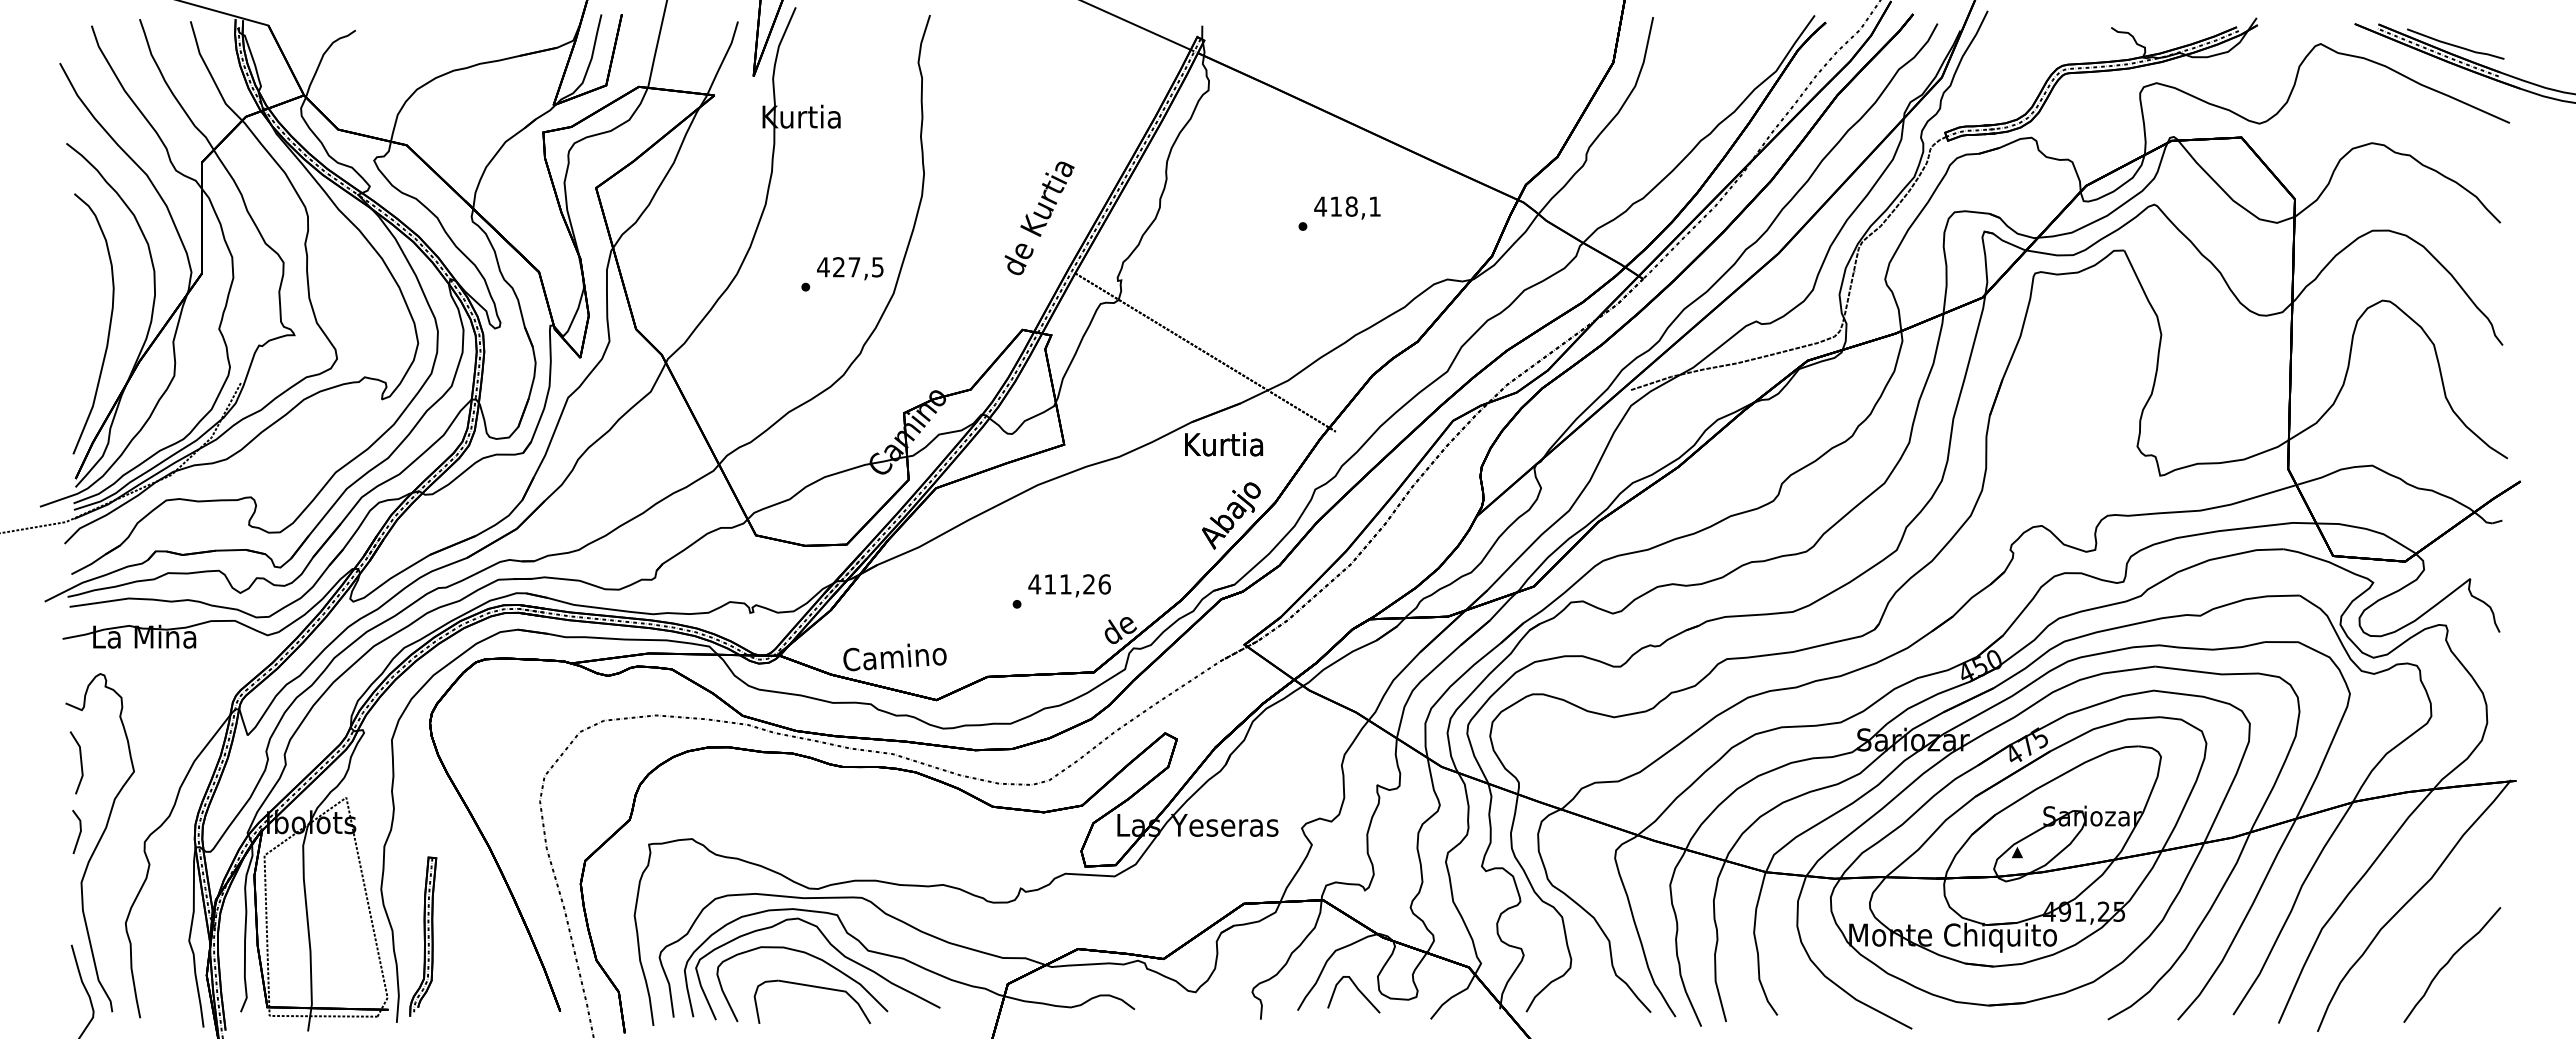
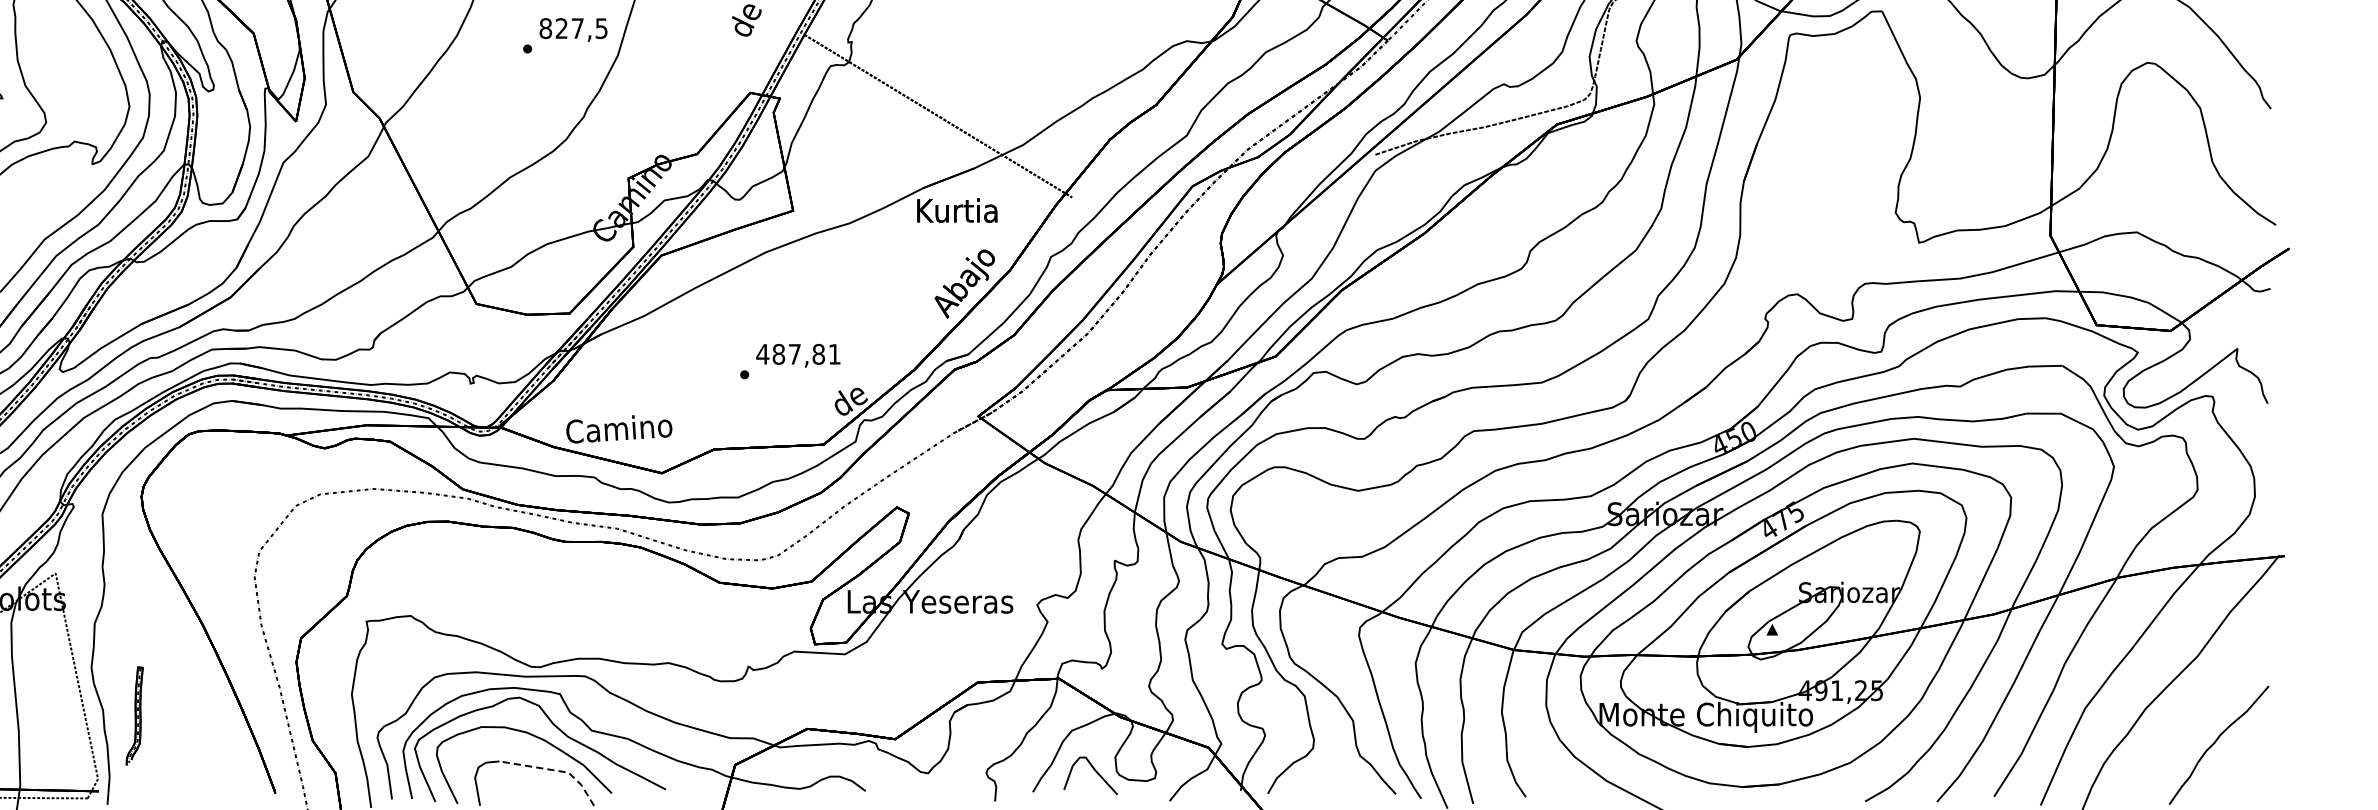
text: (823, 267) -> (545, 28), 427,5 -> 827,5
text: (1077, 584) -> (806, 354), 411,26 -> 487,81
part: (423, 936) -> (134, 716), size x0.6
line: (833, 989) -> (556, 770), solid -> dashed

